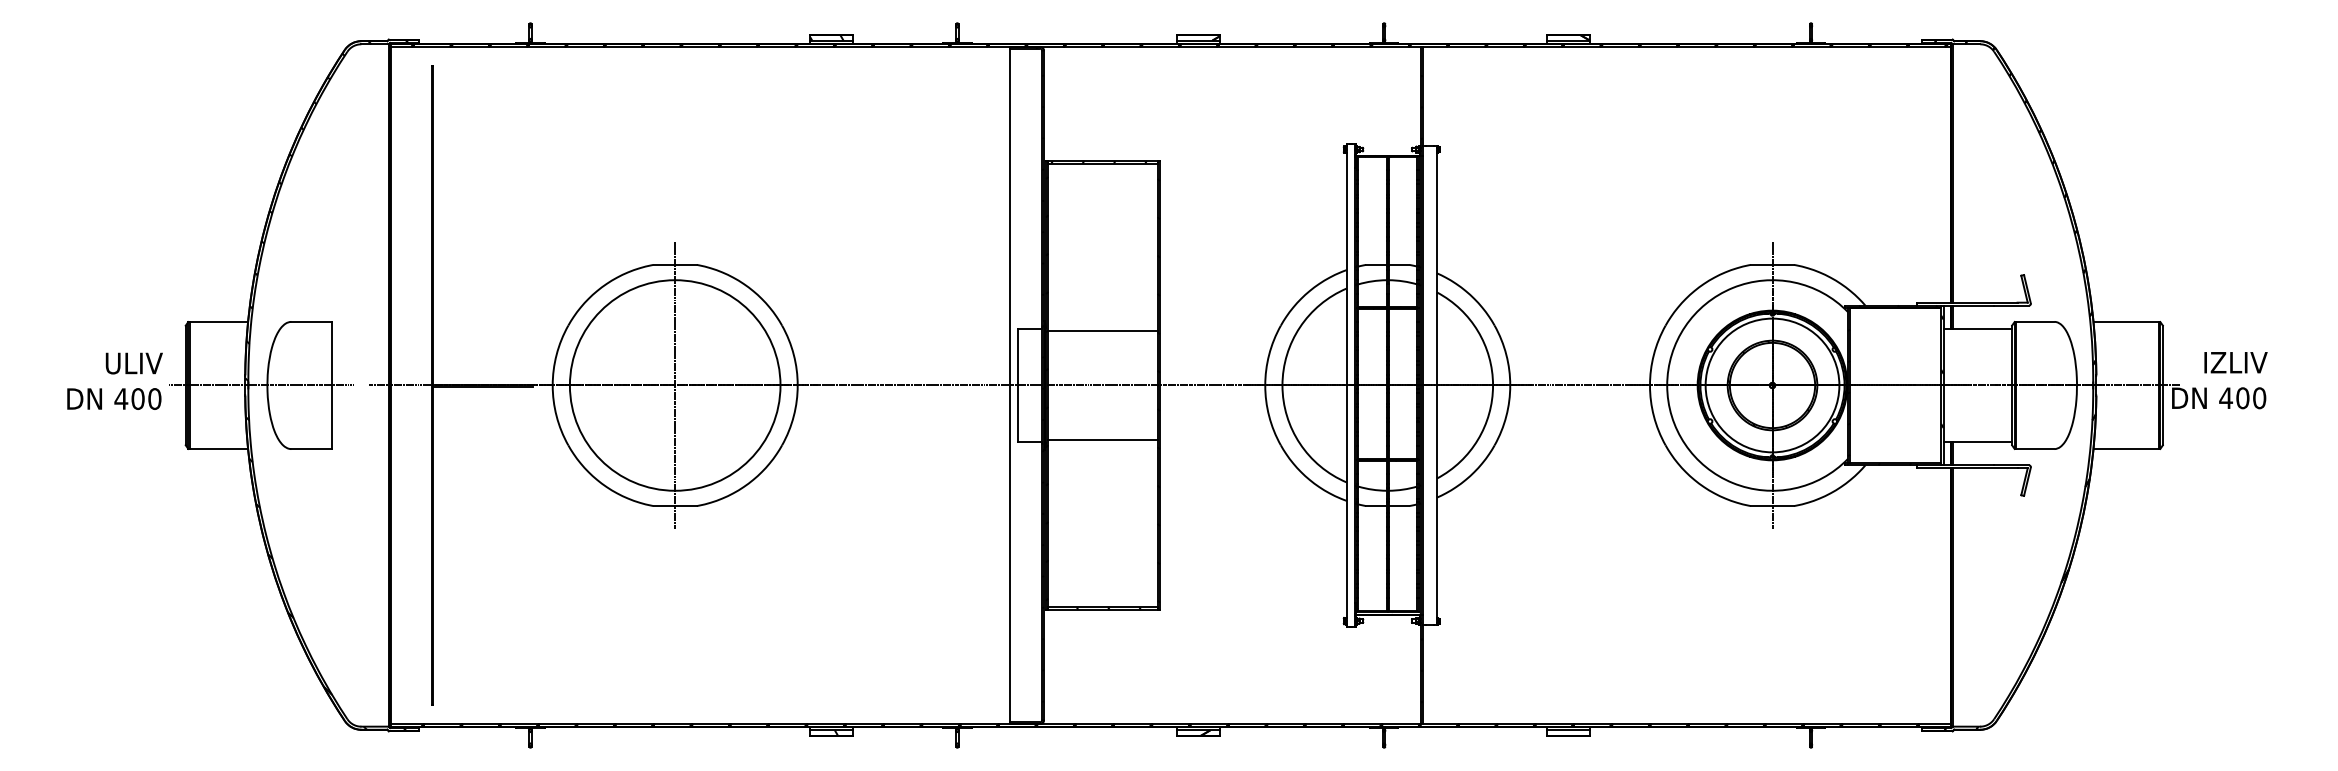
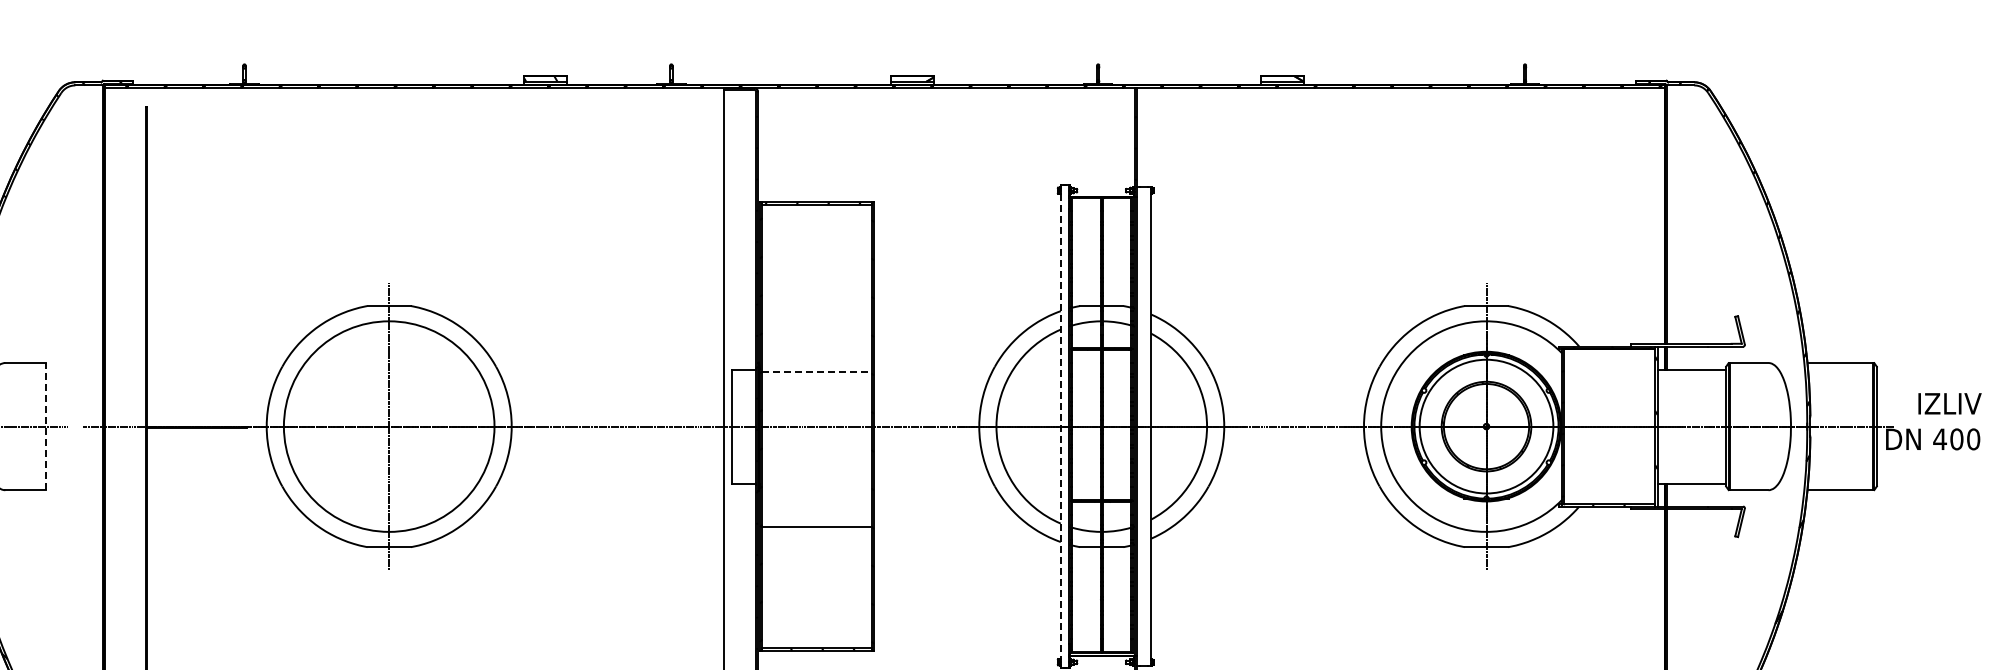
line: (1103, 330) -> (817, 371), solid -> dashed
line: (332, 385) -> (46, 426), solid -> dashed
line: (1346, 385) -> (1060, 426), solid -> dashed
line: (1102, 440) -> (816, 526), moved

